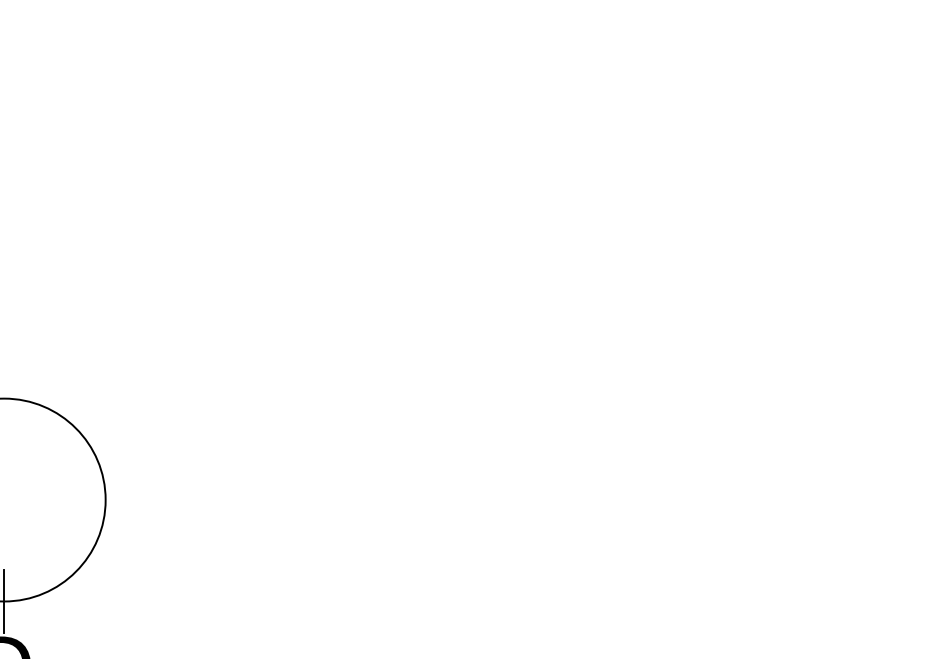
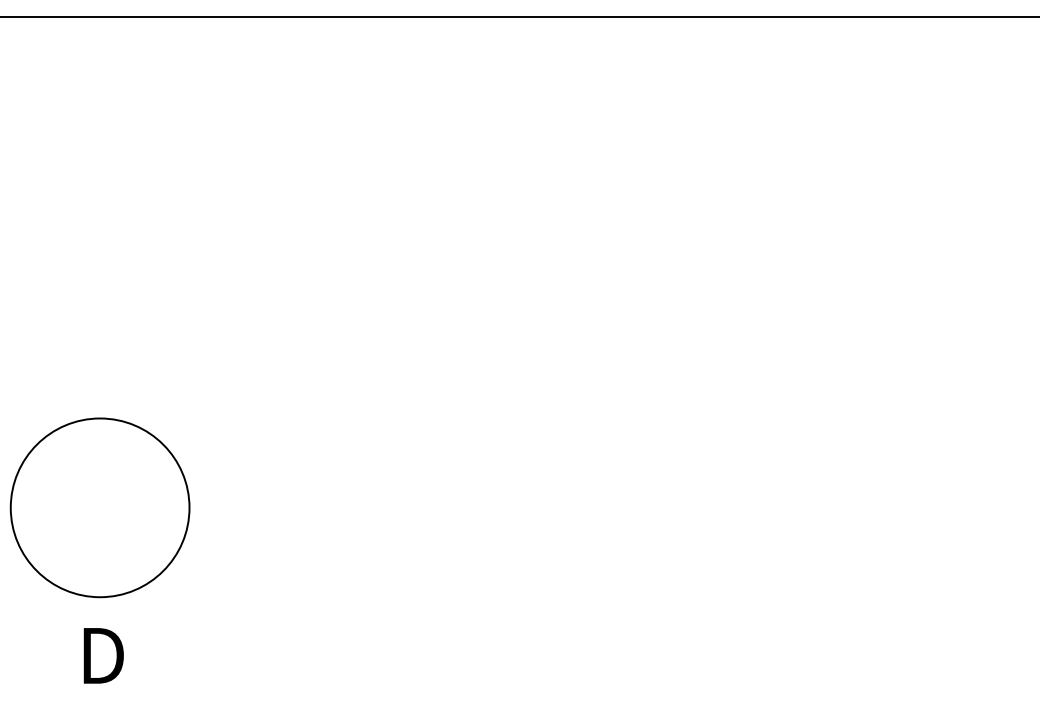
line: (4, 601) -> (100, 597), removed

